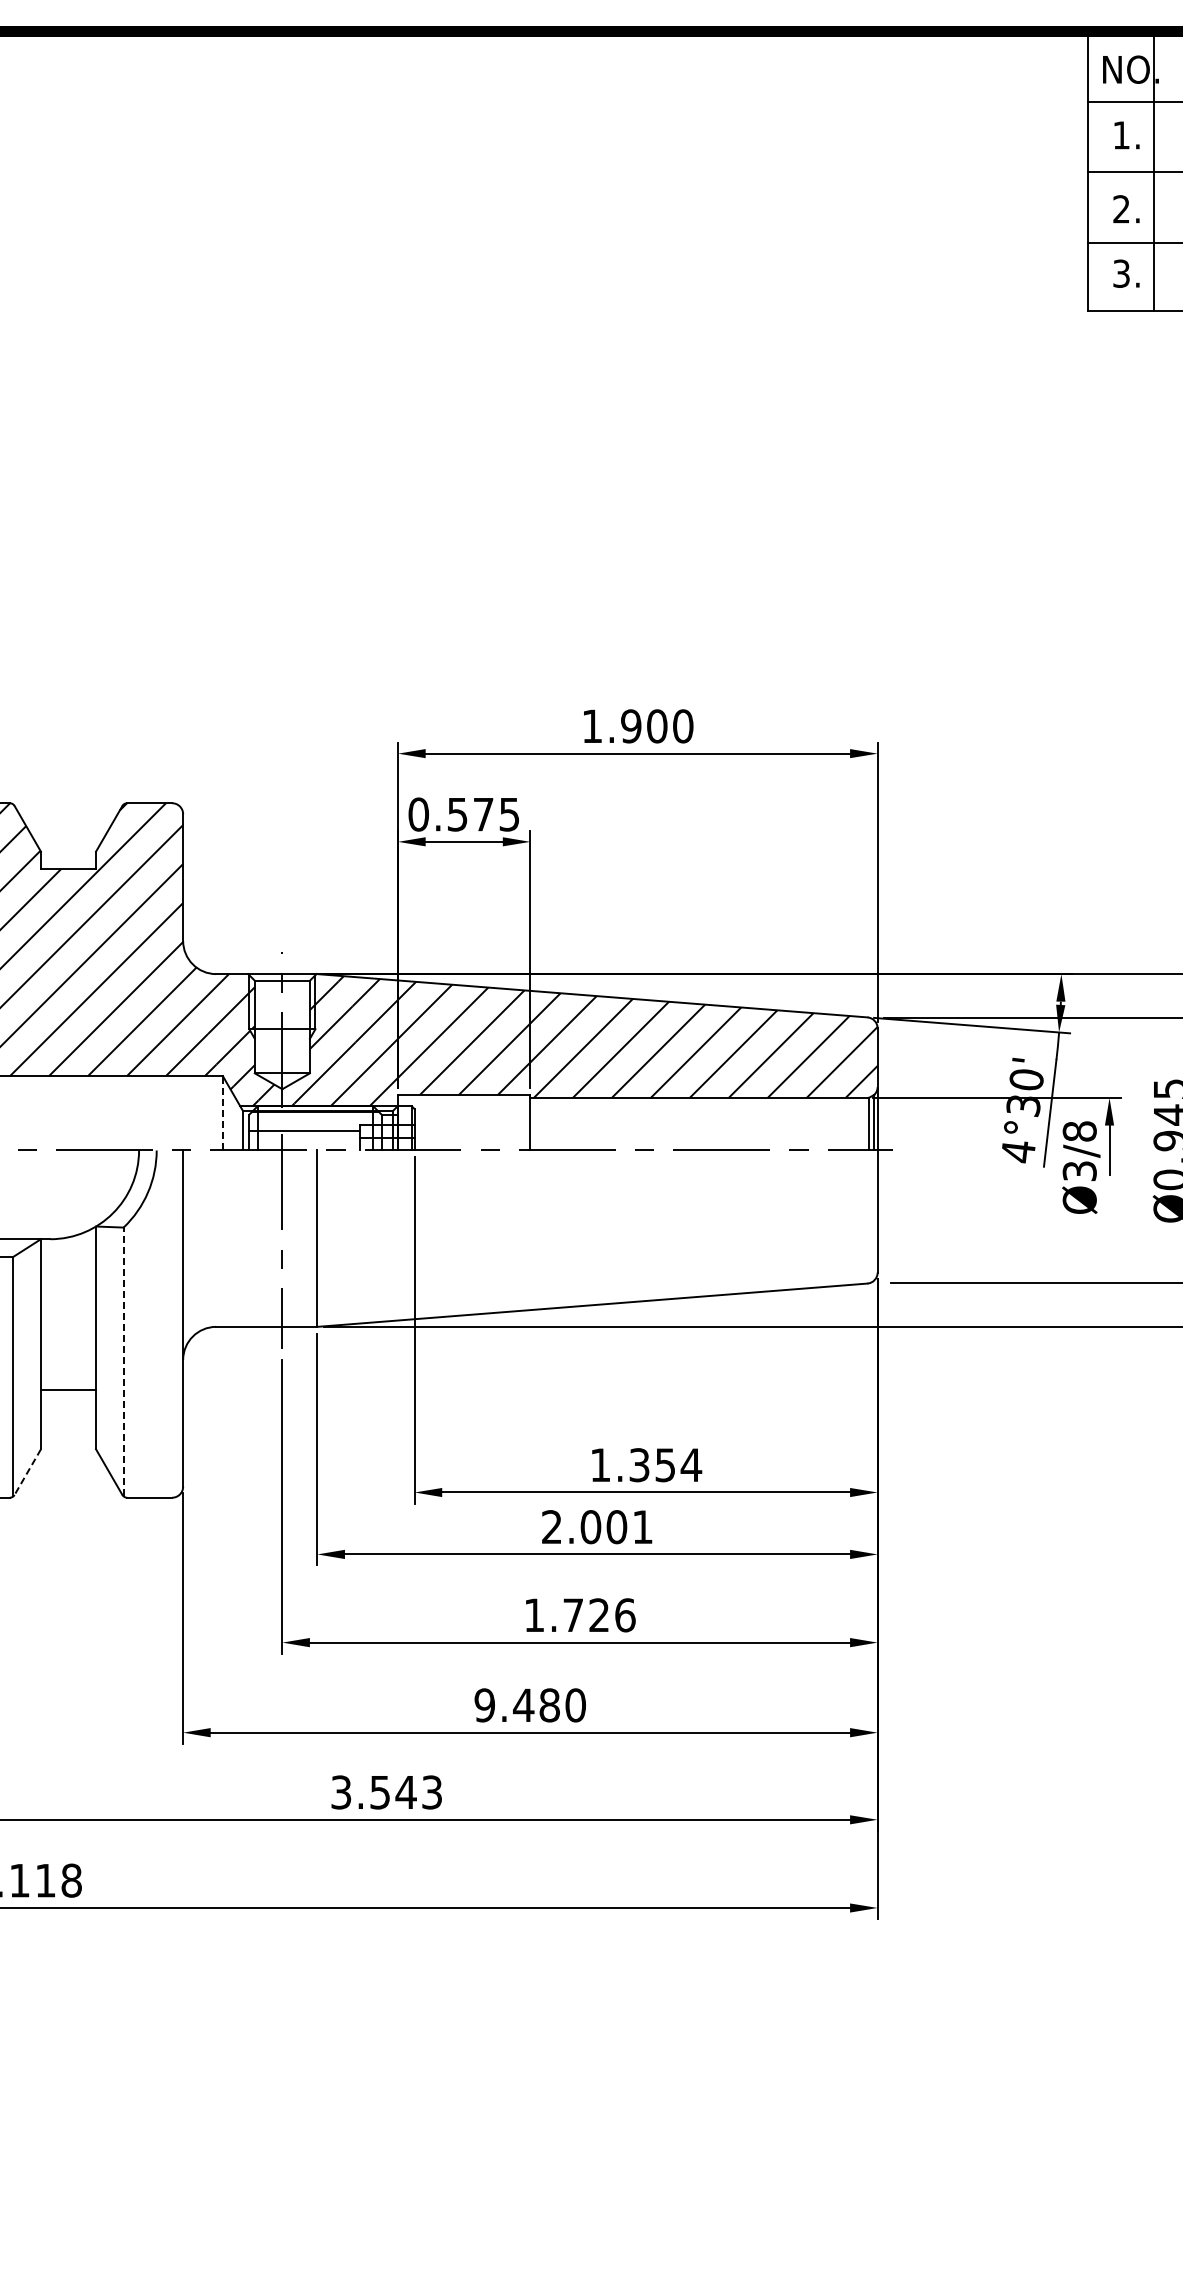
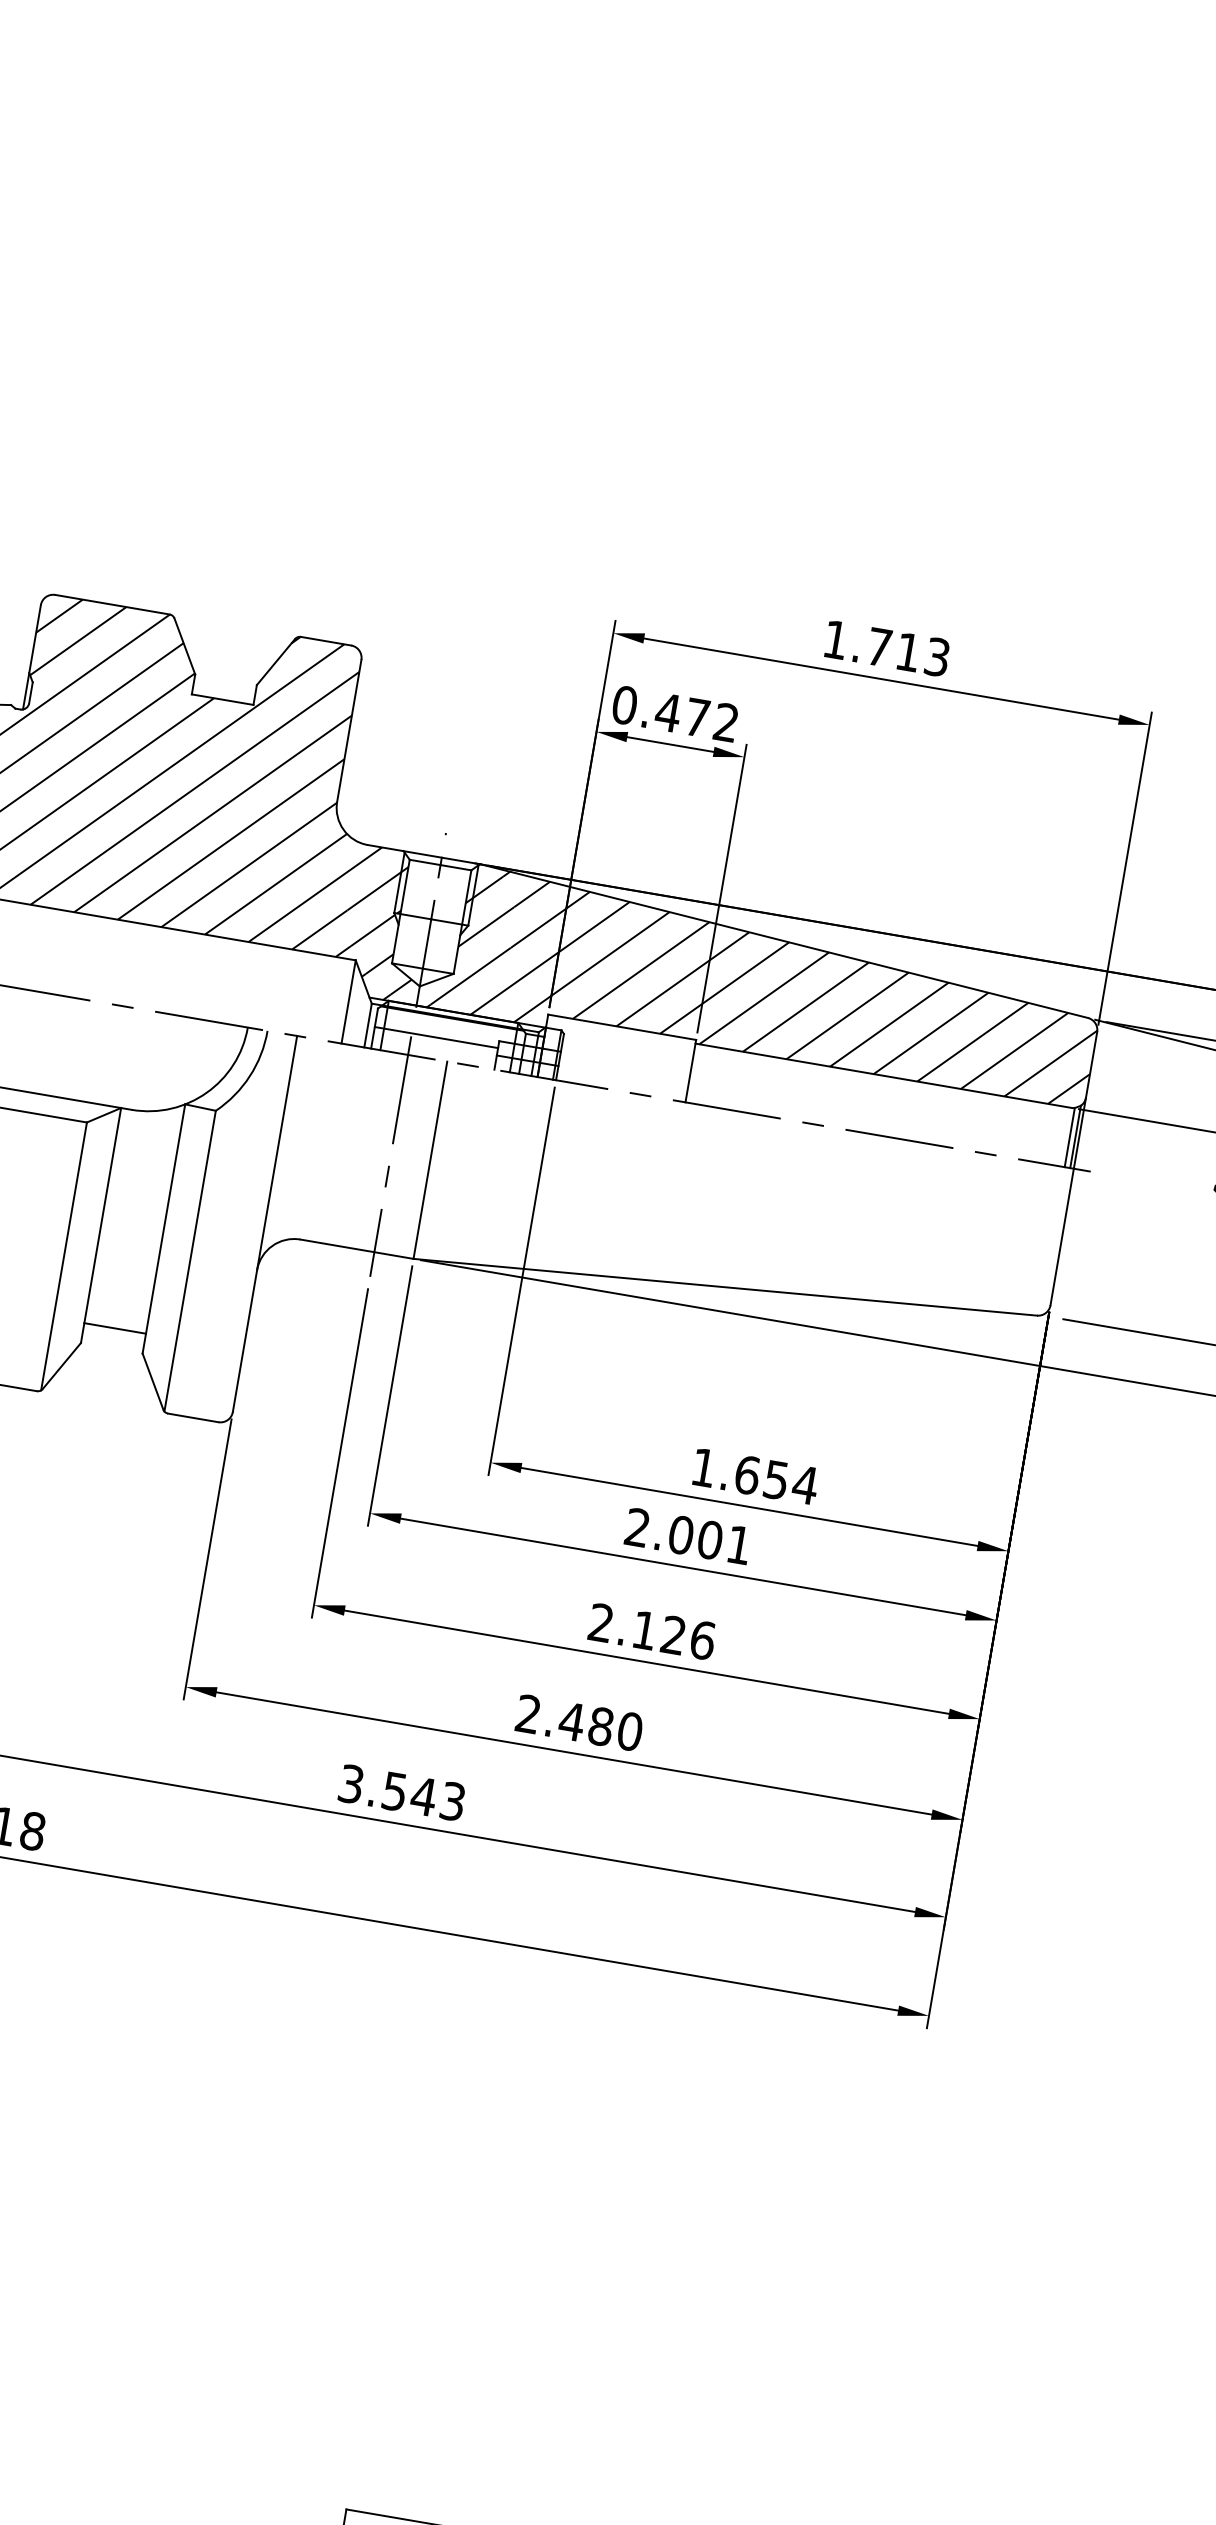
text: (657, 726) -> (908, 652), 1.900 -> 1.713
text: (482, 814) -> (696, 717), 0.575 -> 0.472
line: (222, 1112) -> (348, 1001), dashed -> solid
line: (123, 1361) -> (190, 1260), dashed -> solid
line: (68, 1389) -> (115, 1328), moved
text: (639, 1465) -> (747, 1475), 1.354 -> 1.654
line: (27, 1472) -> (61, 1366), dashed -> solid
text: (553, 1614) -> (622, 1625), 1.726 -> 2.126
text: (484, 1705) -> (528, 1714), 9.480 -> 2.480

